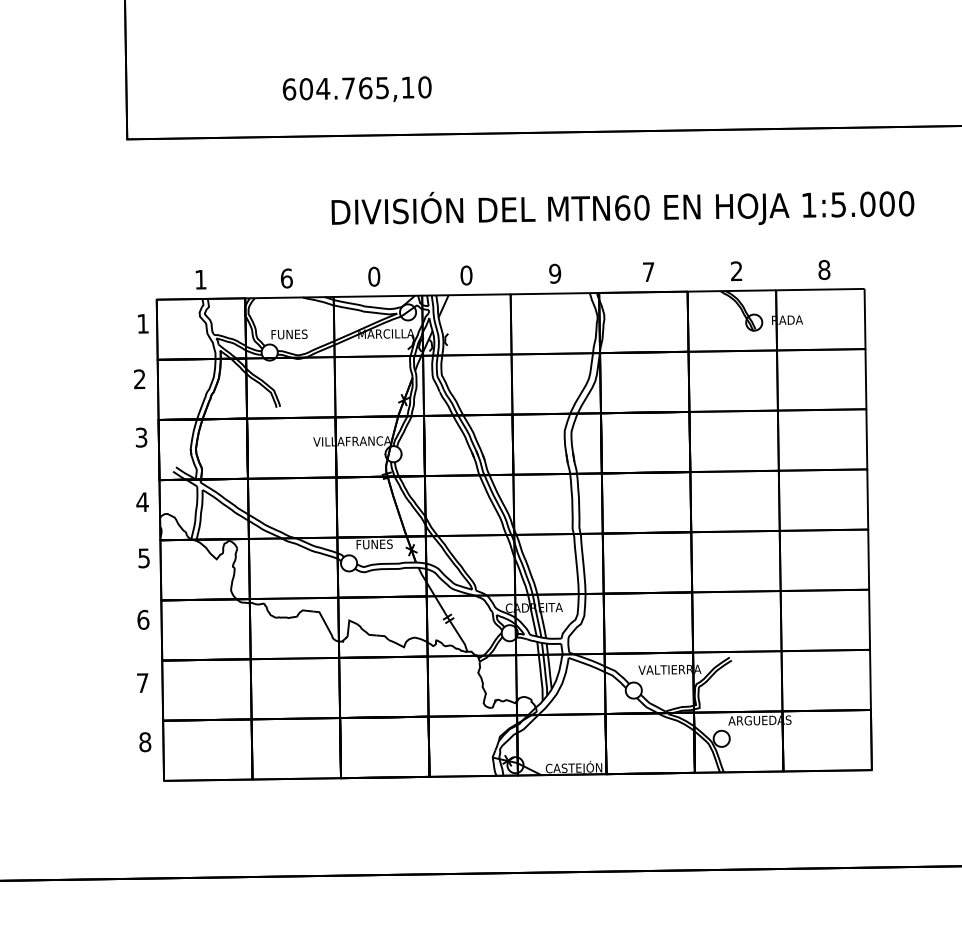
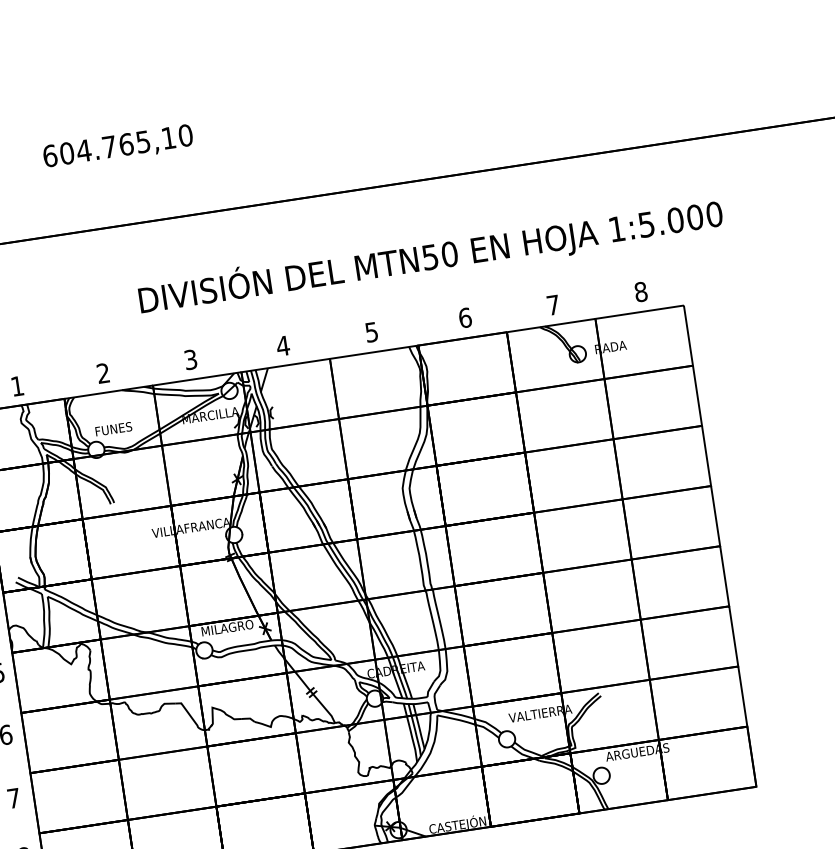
text: (356, 88) -> (117, 145), moved
text: (622, 207) -> (430, 256), MTN60 -> MTN50
text: (736, 271) -> (553, 305), 2 -> 7
text: (648, 272) -> (465, 318), 7 -> 6
text: (555, 273) -> (372, 331), 9 -> 5
text: (466, 275) -> (283, 346), 0 -> 4
text: (374, 276) -> (191, 359), 0 -> 3
text: (286, 278) -> (103, 373), 6 -> 2
text: (374, 544) -> (227, 628), FUNES -> MILAGRO

